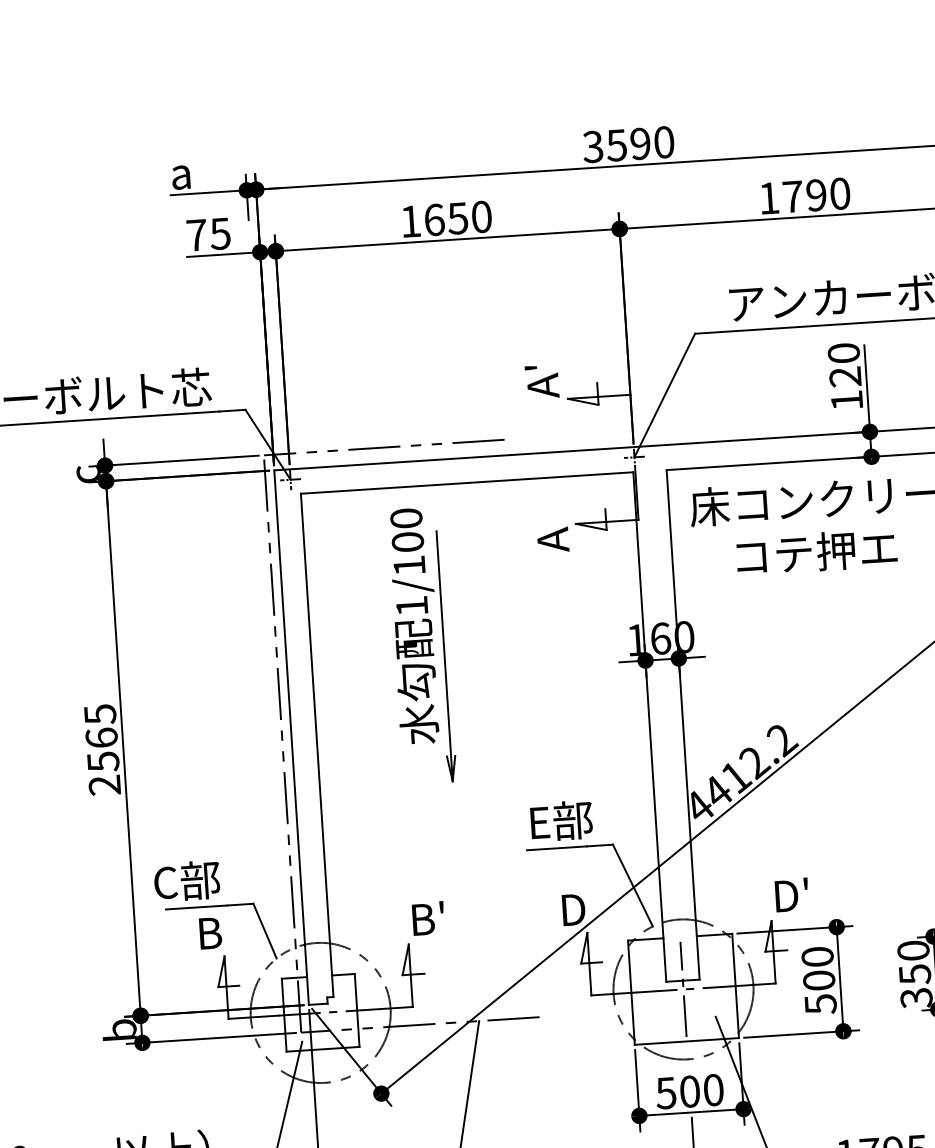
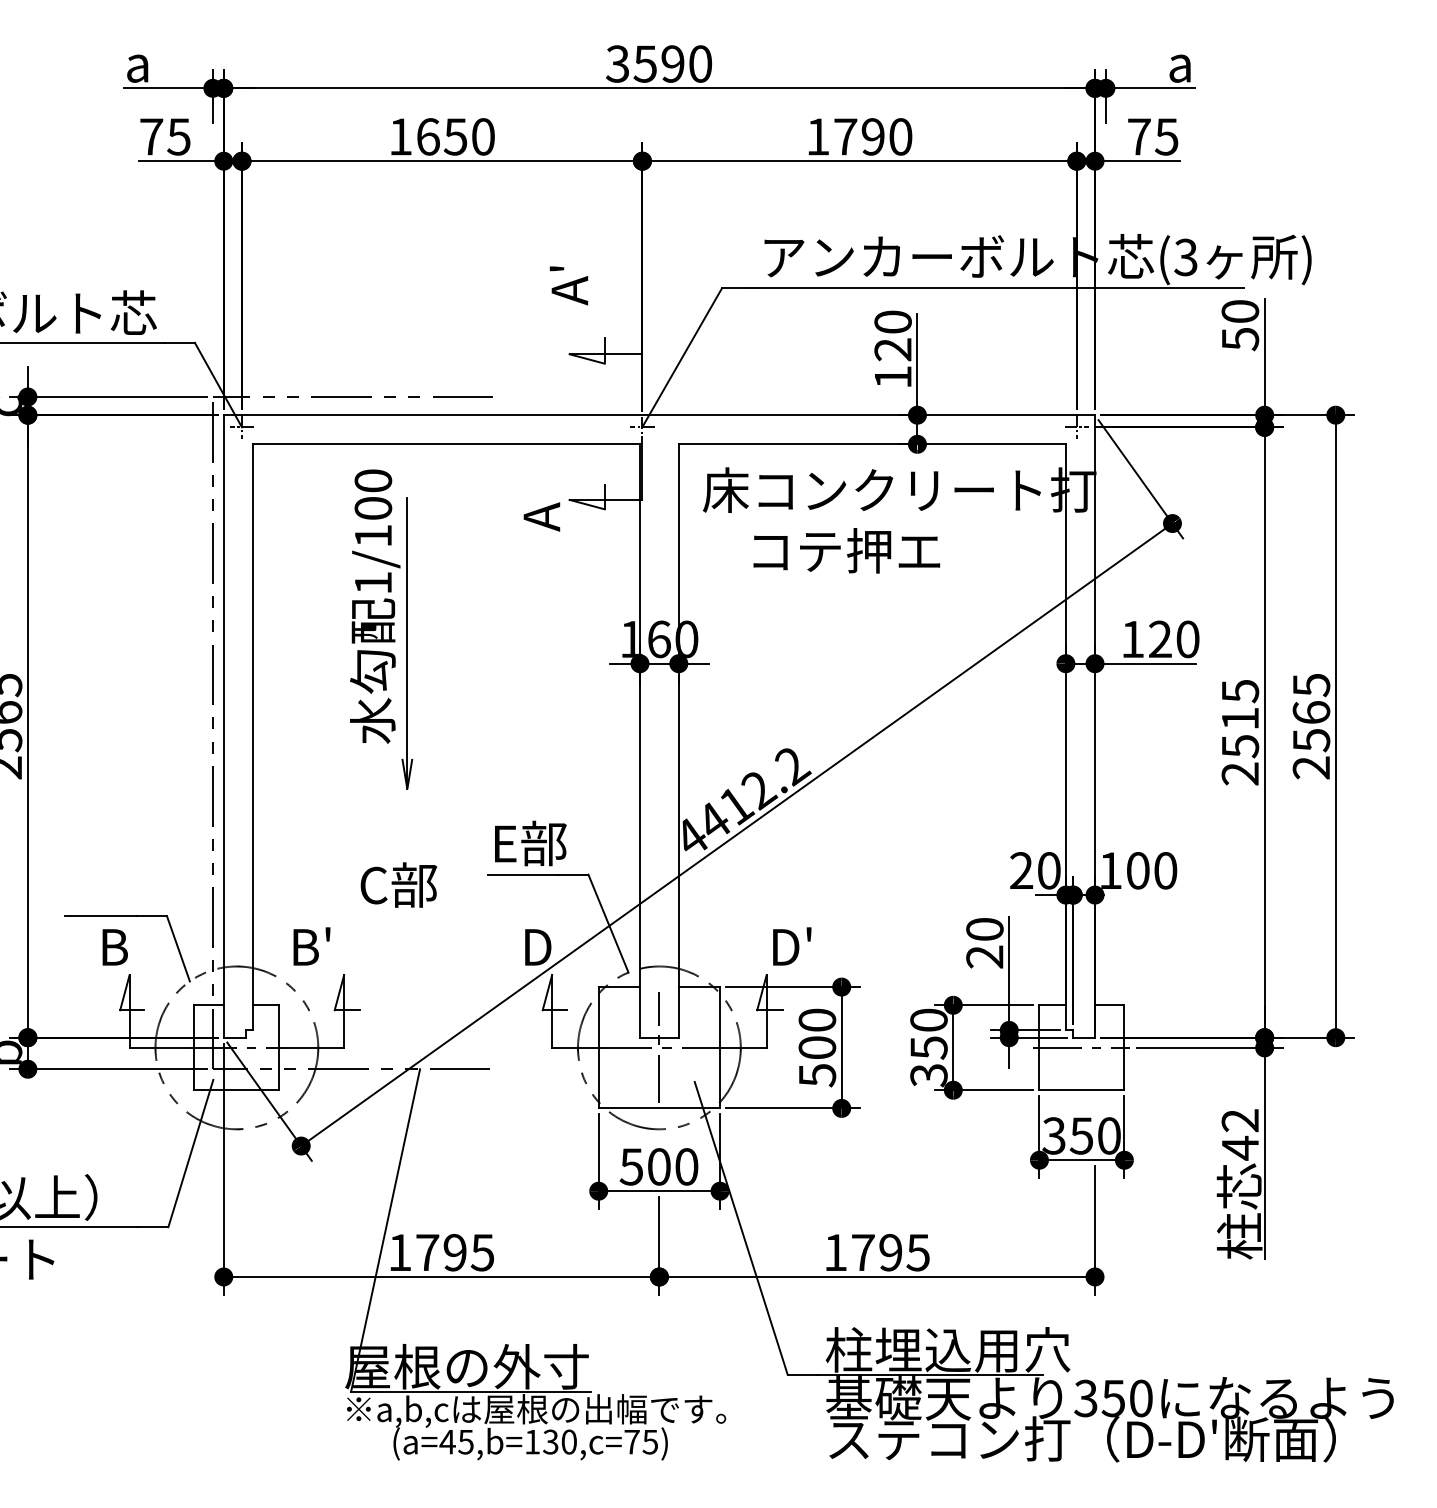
text: (541, 381) -> (568, 285), moved
text: (186, 880) -> (398, 884), moved
text: (428, 918) -> (311, 946), moved

